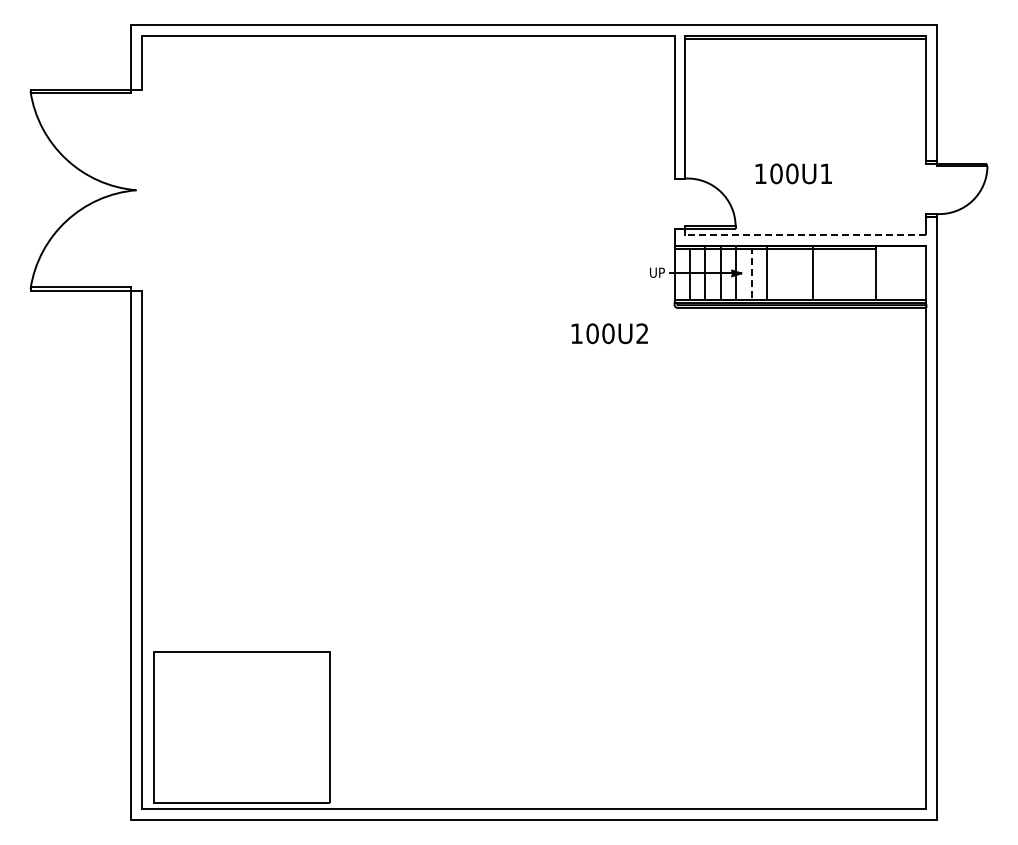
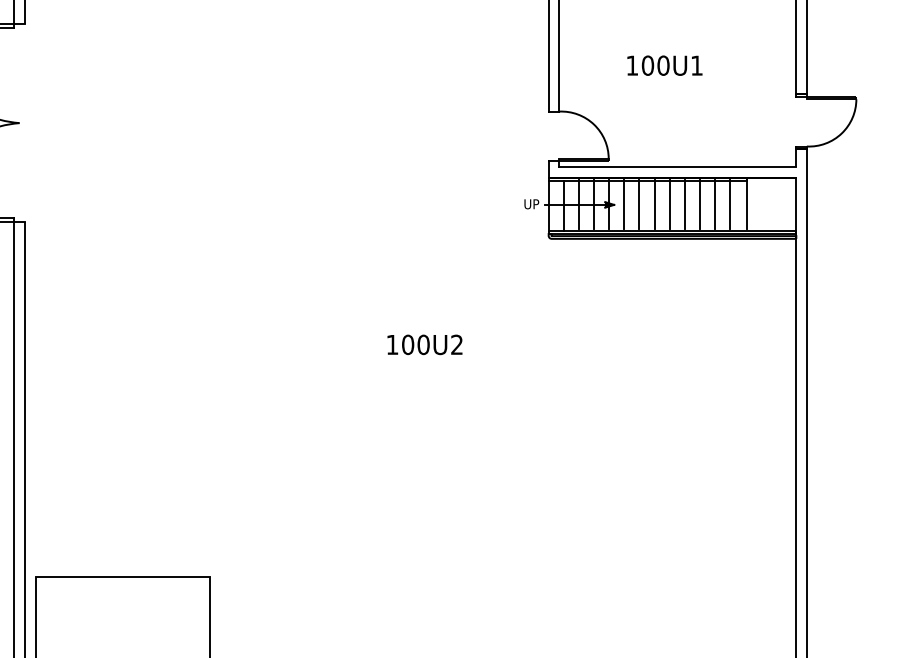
text: (793, 173) -> (664, 65), moved
line: (805, 235) -> (677, 167), dashed -> solid
line: (751, 272) -> (624, 204), dashed -> solid
line: (782, 272) -> (654, 204), added
line: (797, 272) -> (669, 204), added
line: (828, 272) -> (700, 204), added
line: (843, 272) -> (714, 204), added
line: (859, 272) -> (730, 204), added
text: (609, 333) -> (424, 344), moved

